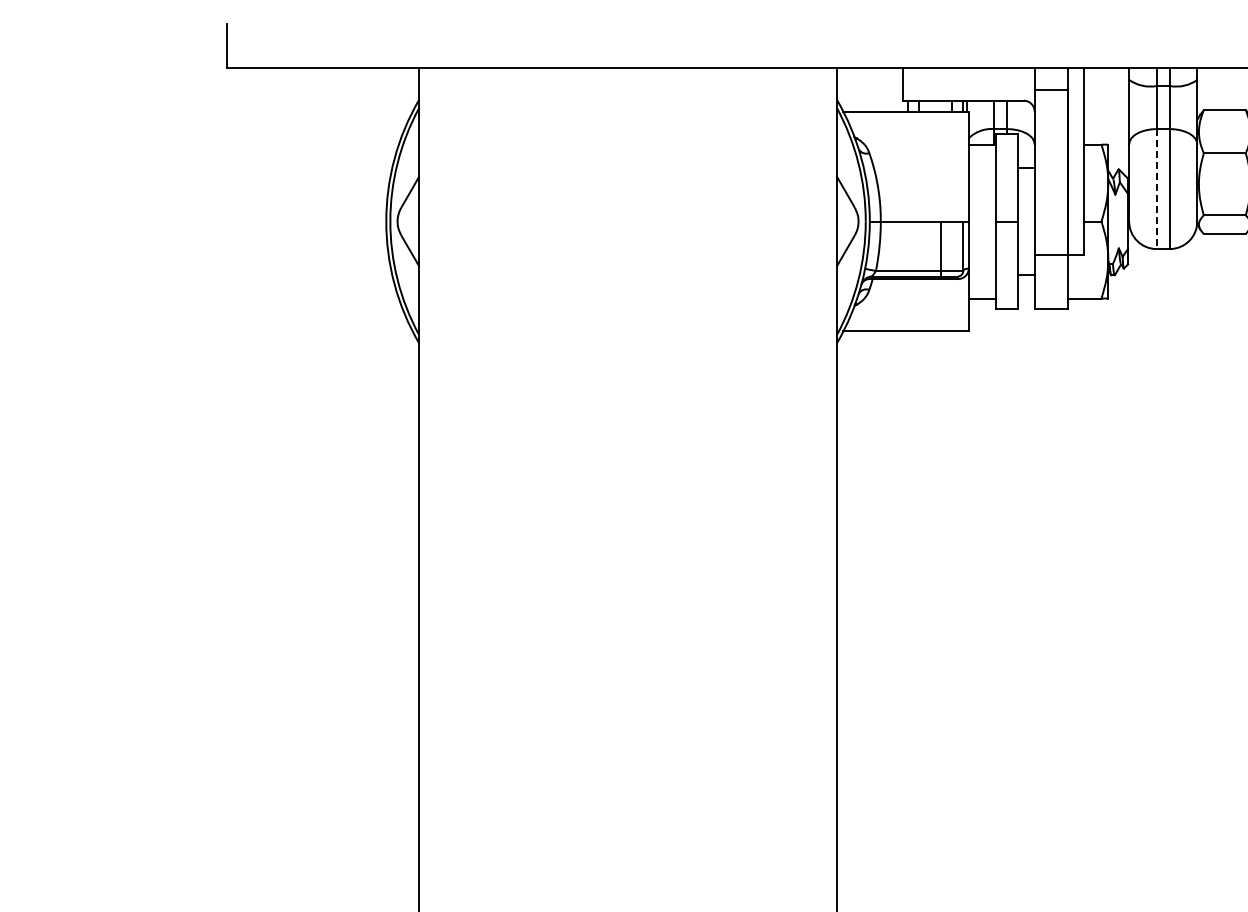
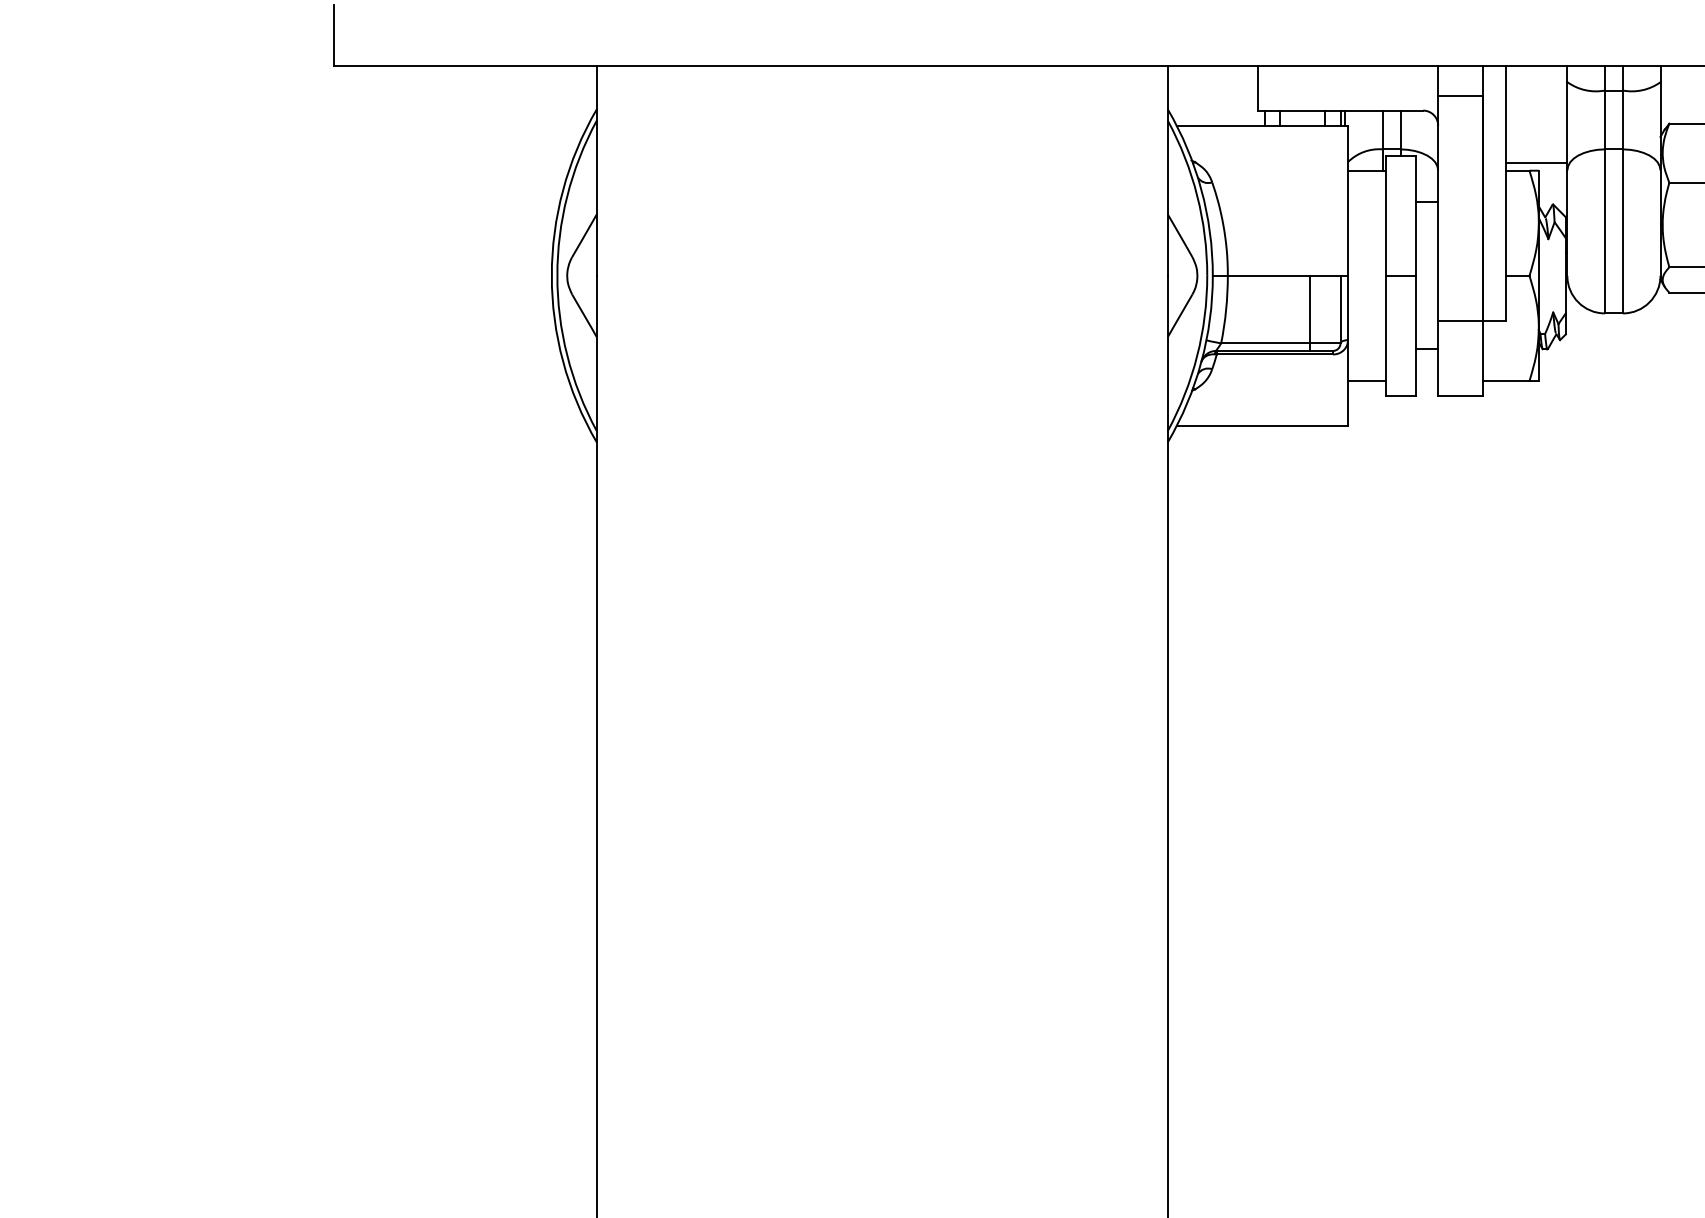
line: (1106, 139) -> (1536, 163), added
line: (1156, 189) -> (1604, 232), dashed -> solid

